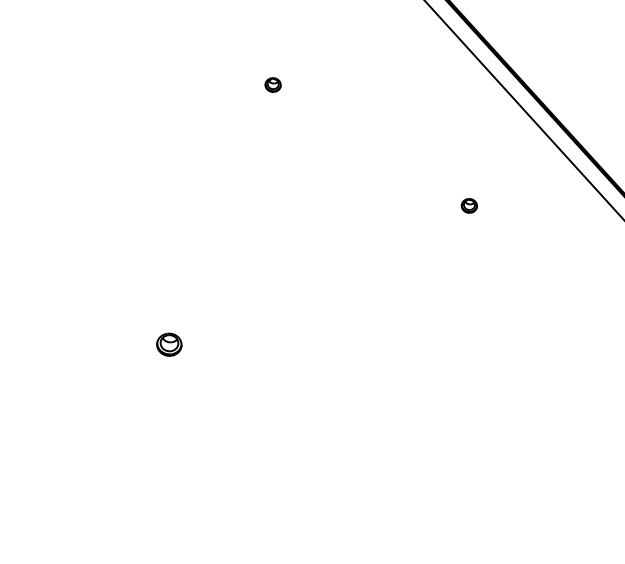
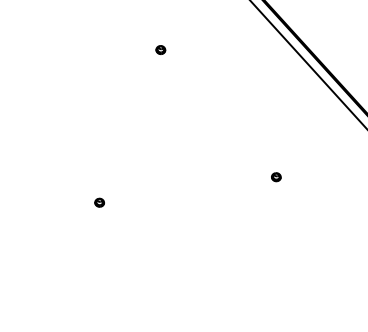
part: (469, 206) -> (276, 177), moved
part: (168, 344) -> (99, 202), size x0.62

